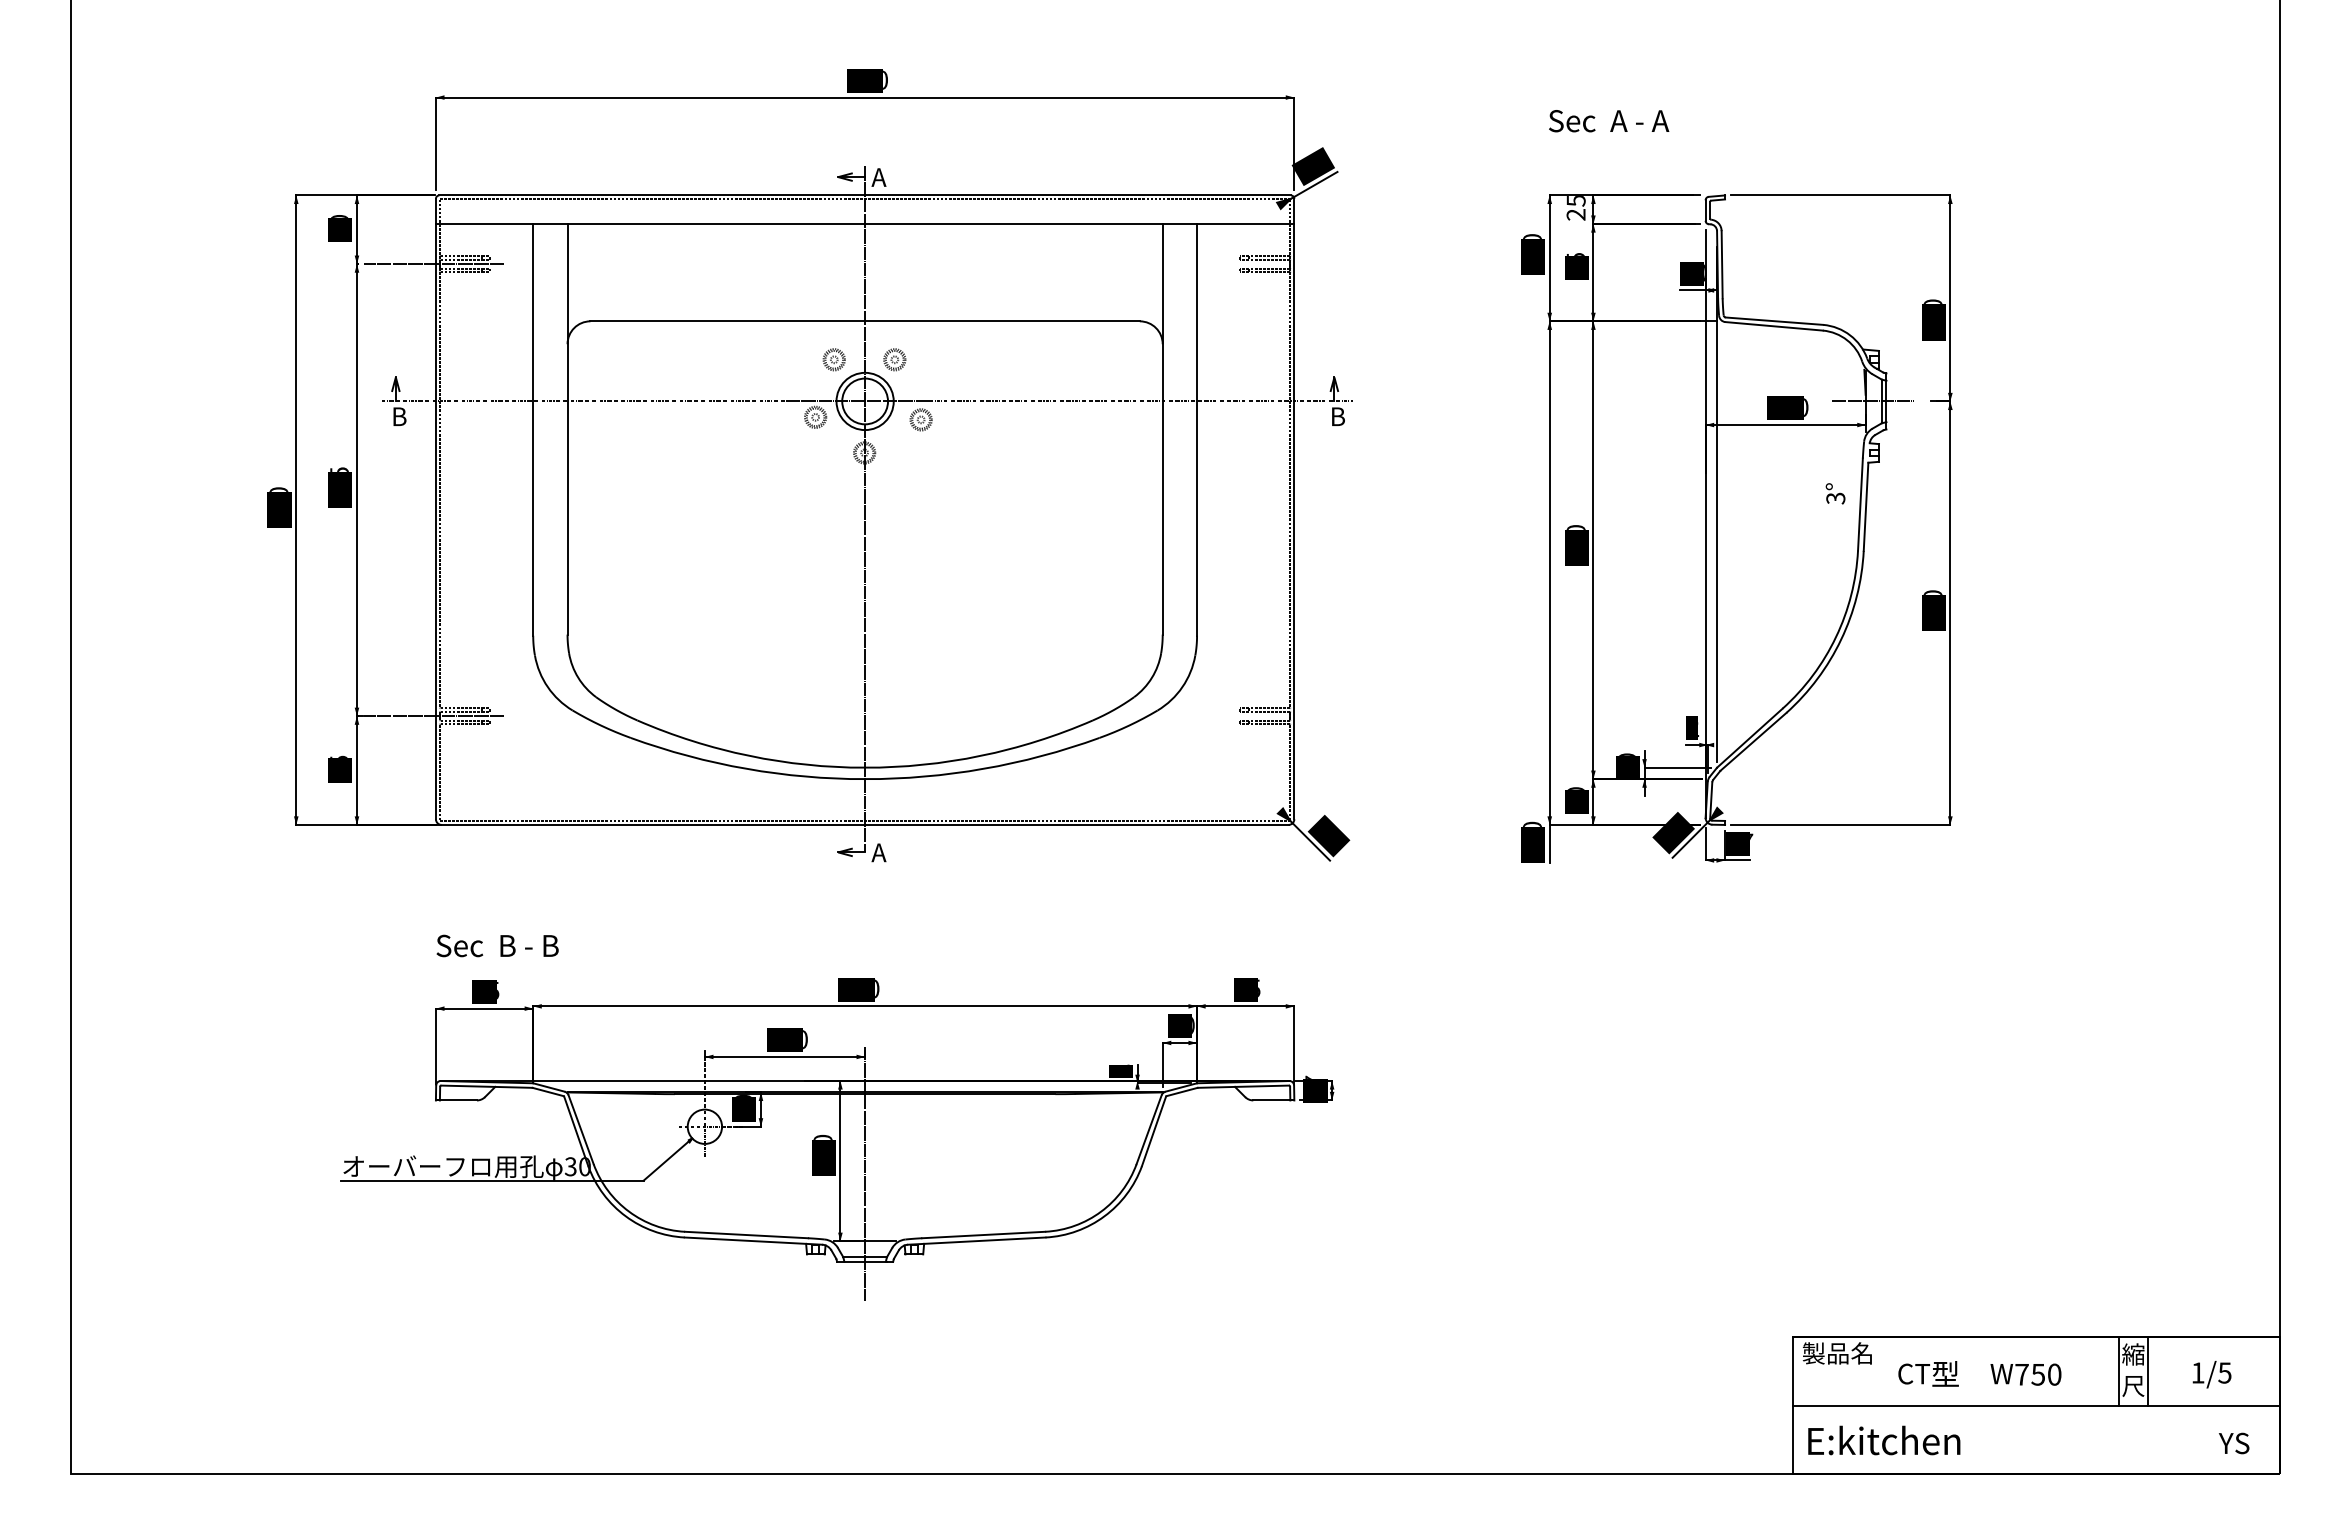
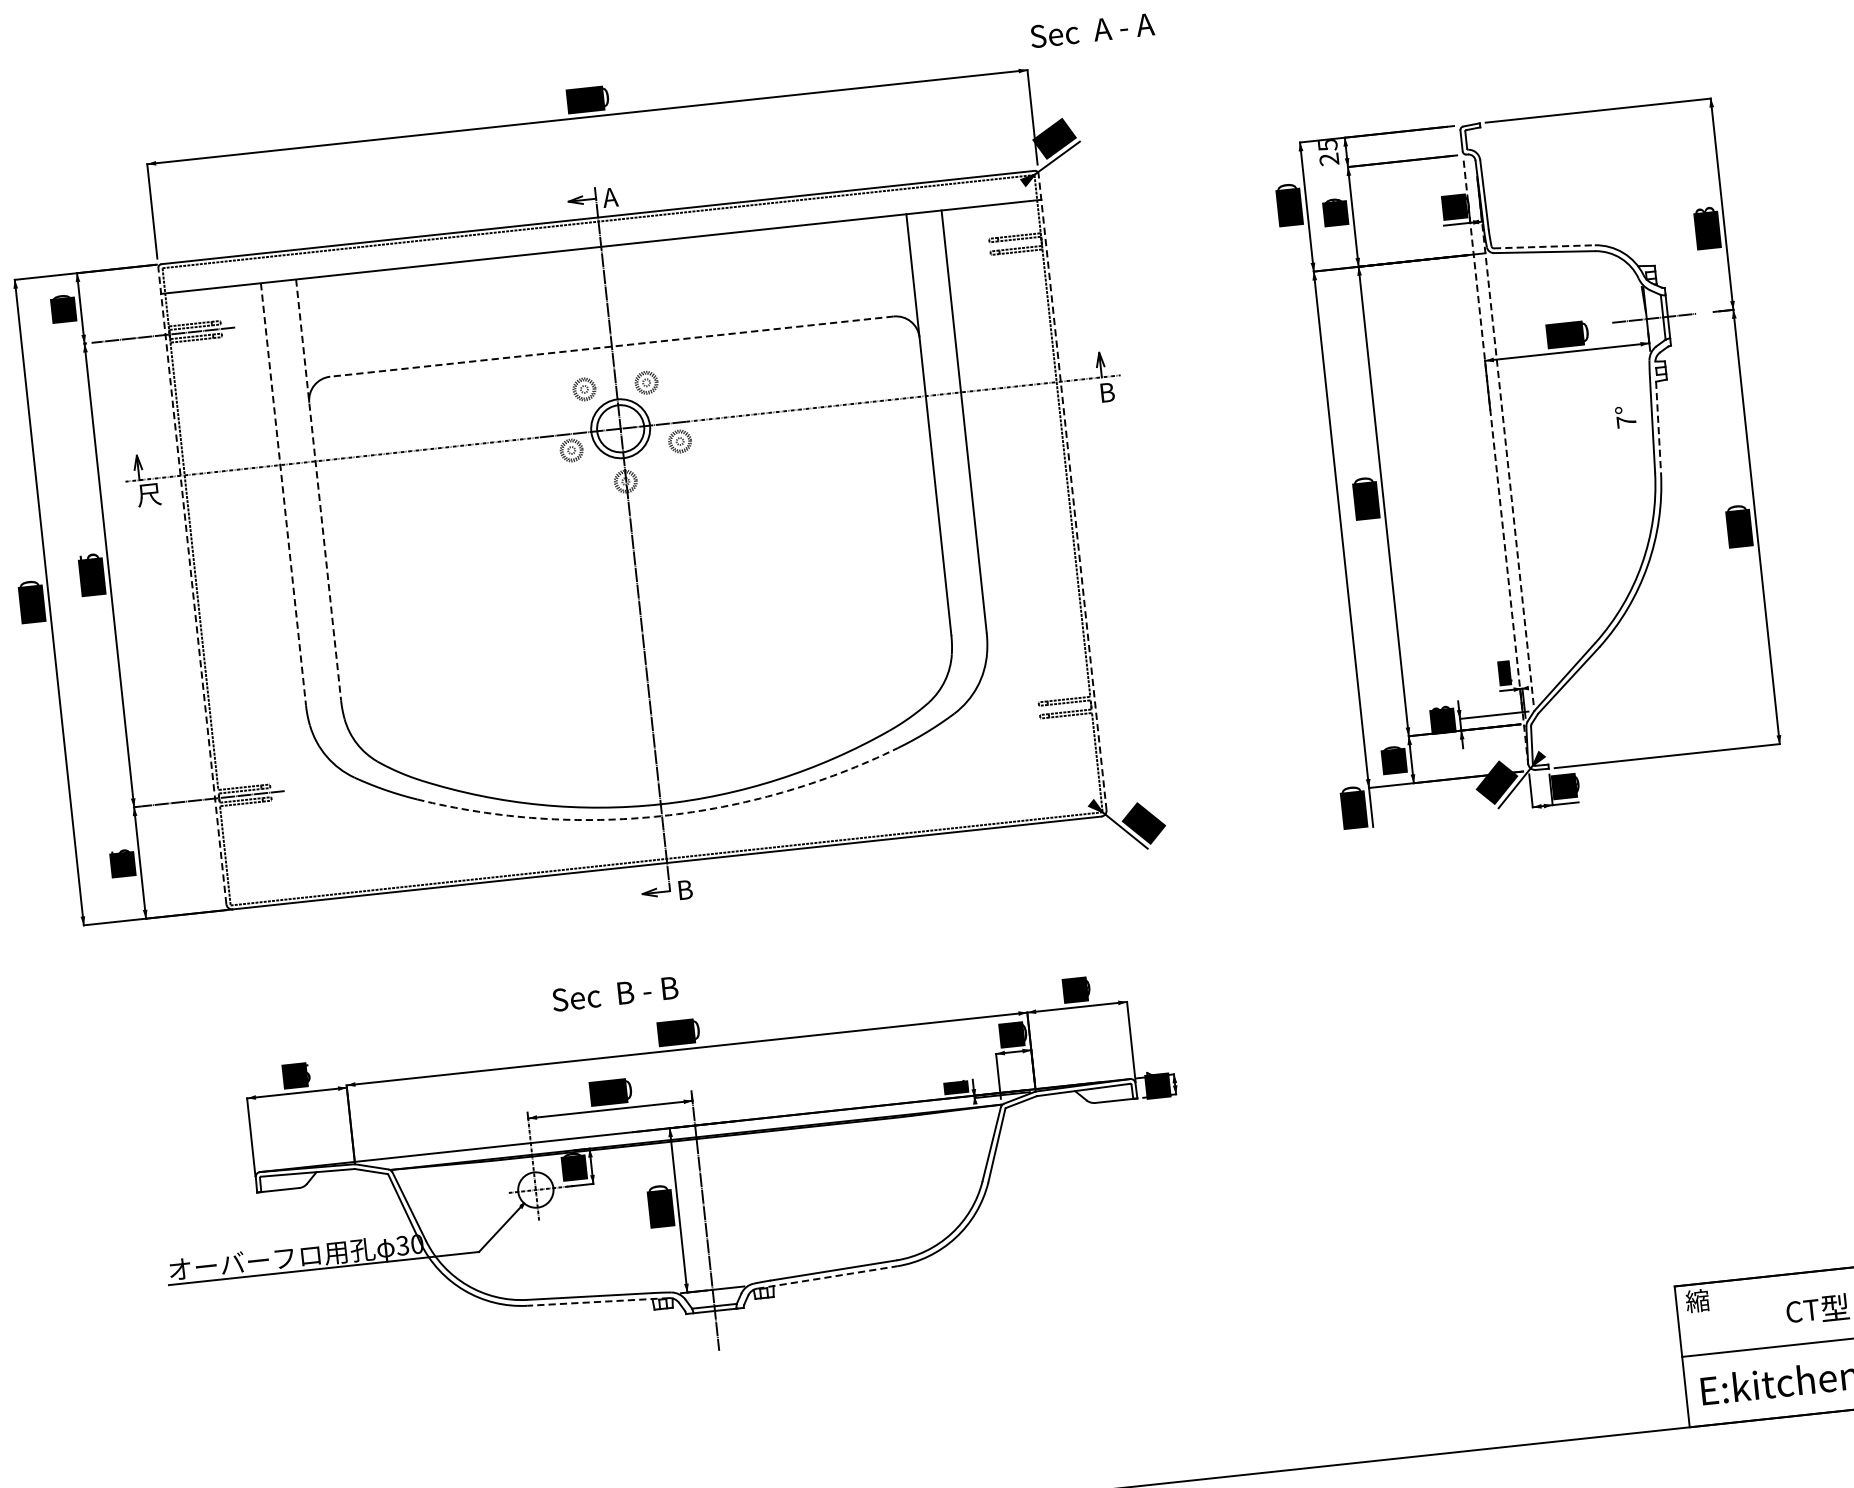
text: (1609, 121) -> (1092, 30), moved
text: (1575, 254) -> (1332, 200), 85 -> 89
text: (1932, 301) -> (1704, 209), 180 -> 103
line: (865, 321) -> (612, 346), solid -> dashed
line: (1774, 321) -> (1544, 247), solid -> dashed
text: (403, 416) -> (148, 494), B -> 尺
line: (533, 429) -> (283, 493), solid -> dashed
line: (567, 429) -> (318, 490), solid -> dashed
text: (1835, 498) -> (1626, 421), 3° -> 7°
line: (1717, 505) -> (1506, 442), solid -> dashed
line: (1866, 507) -> (1659, 427), solid -> dashed
line: (435, 508) -> (191, 585), solid -> dashed
line: (1294, 508) -> (1072, 491), solid -> dashed
line: (1705, 524) -> (1495, 462), solid -> dashed
text: (1627, 754) -> (1441, 707), 10 -> 13
arc: (865, 779) -> (662, 816), solid -> dashed
text: (1751, 841) -> (1577, 782), 17 -> 19
text: (878, 852) -> (683, 889), A -> B
text: (497, 945) -> (615, 993), moved
text: (1259, 988) -> (1089, 987), 85 -> 49
line: (753, 1241) -> (598, 1302), solid -> dashed
line: (976, 1241) -> (826, 1277), solid -> dashed
text: (1836, 1353) -> (1721, 1298), 製品名 -> 縮

